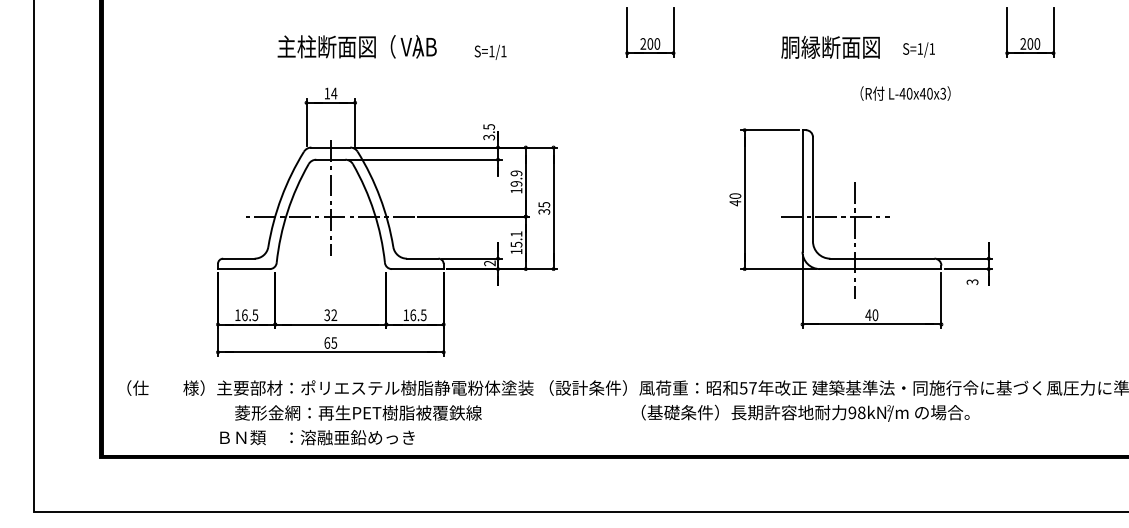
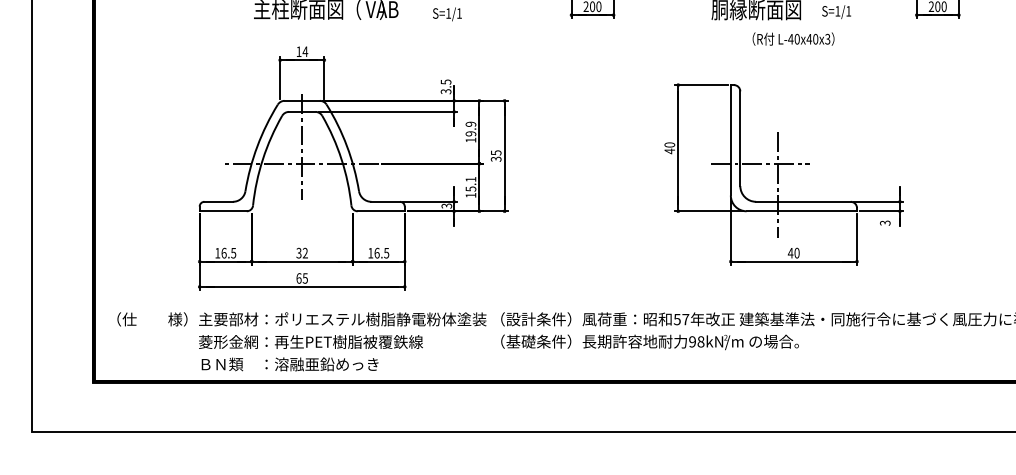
text: (905, 93) -> (793, 39), moved
text: (490, 263) -> (447, 206), 2 -> 3
text: (358, 412) -> (311, 341), moved
text: (805, 412) -> (649, 341), moved

